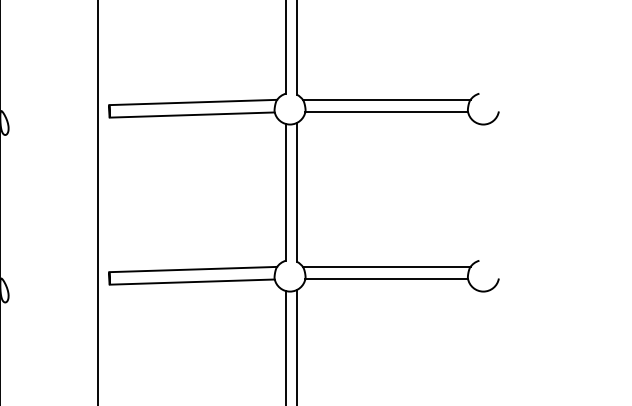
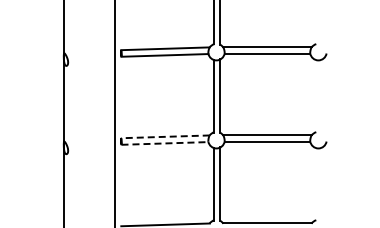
line: (193, 268) -> (165, 136), solid -> dashed
line: (193, 282) -> (165, 143), solid -> dashed

